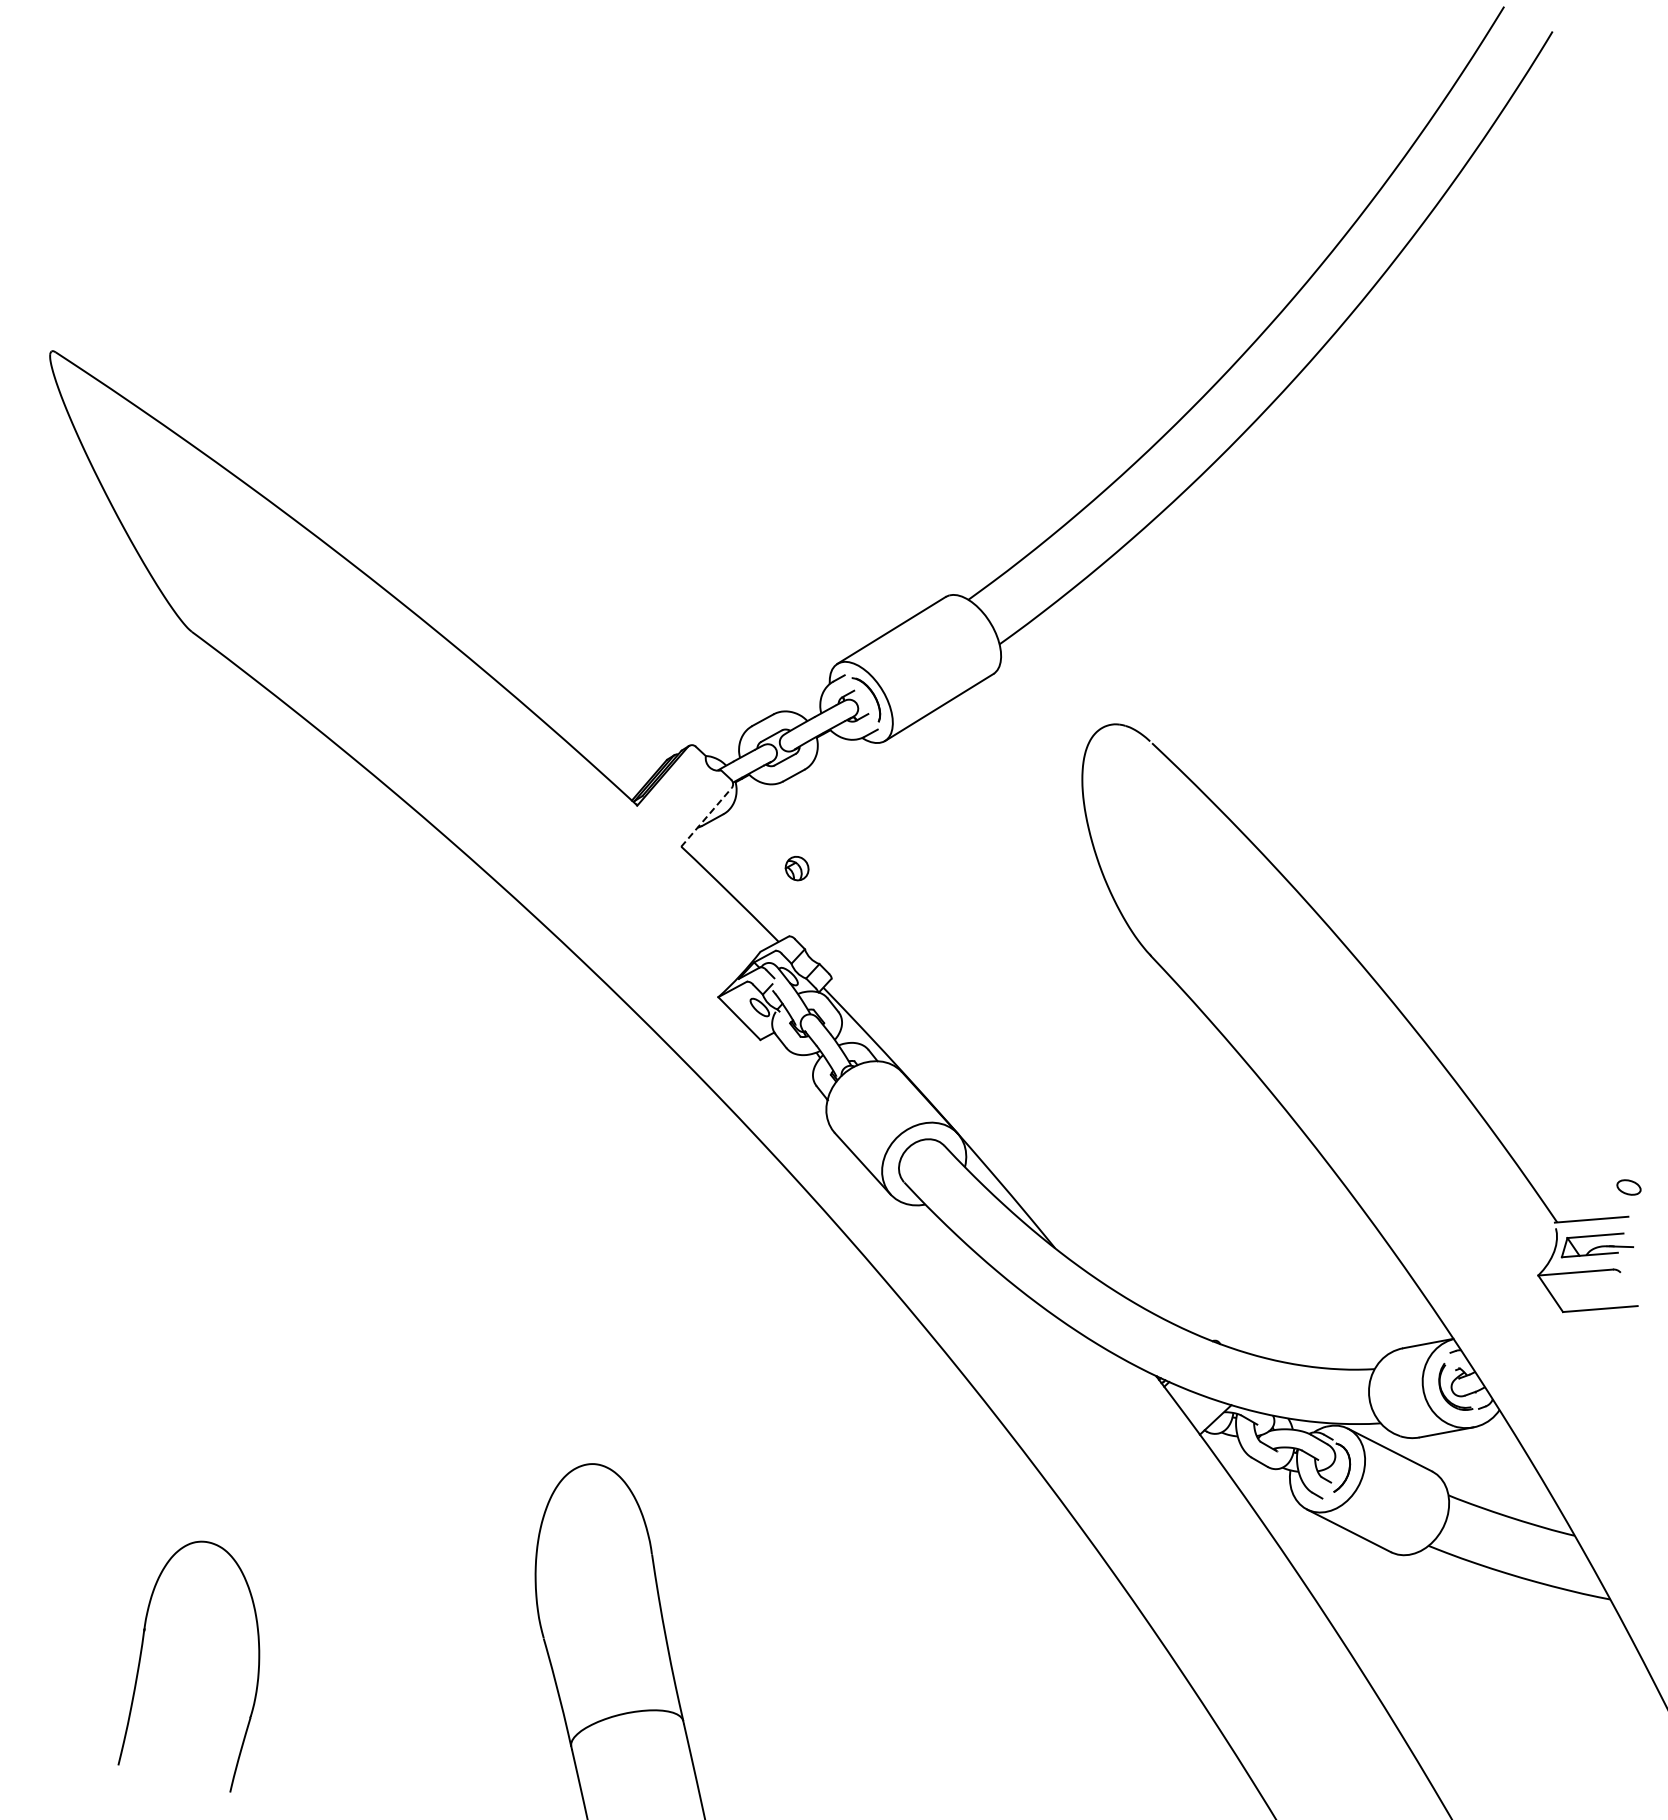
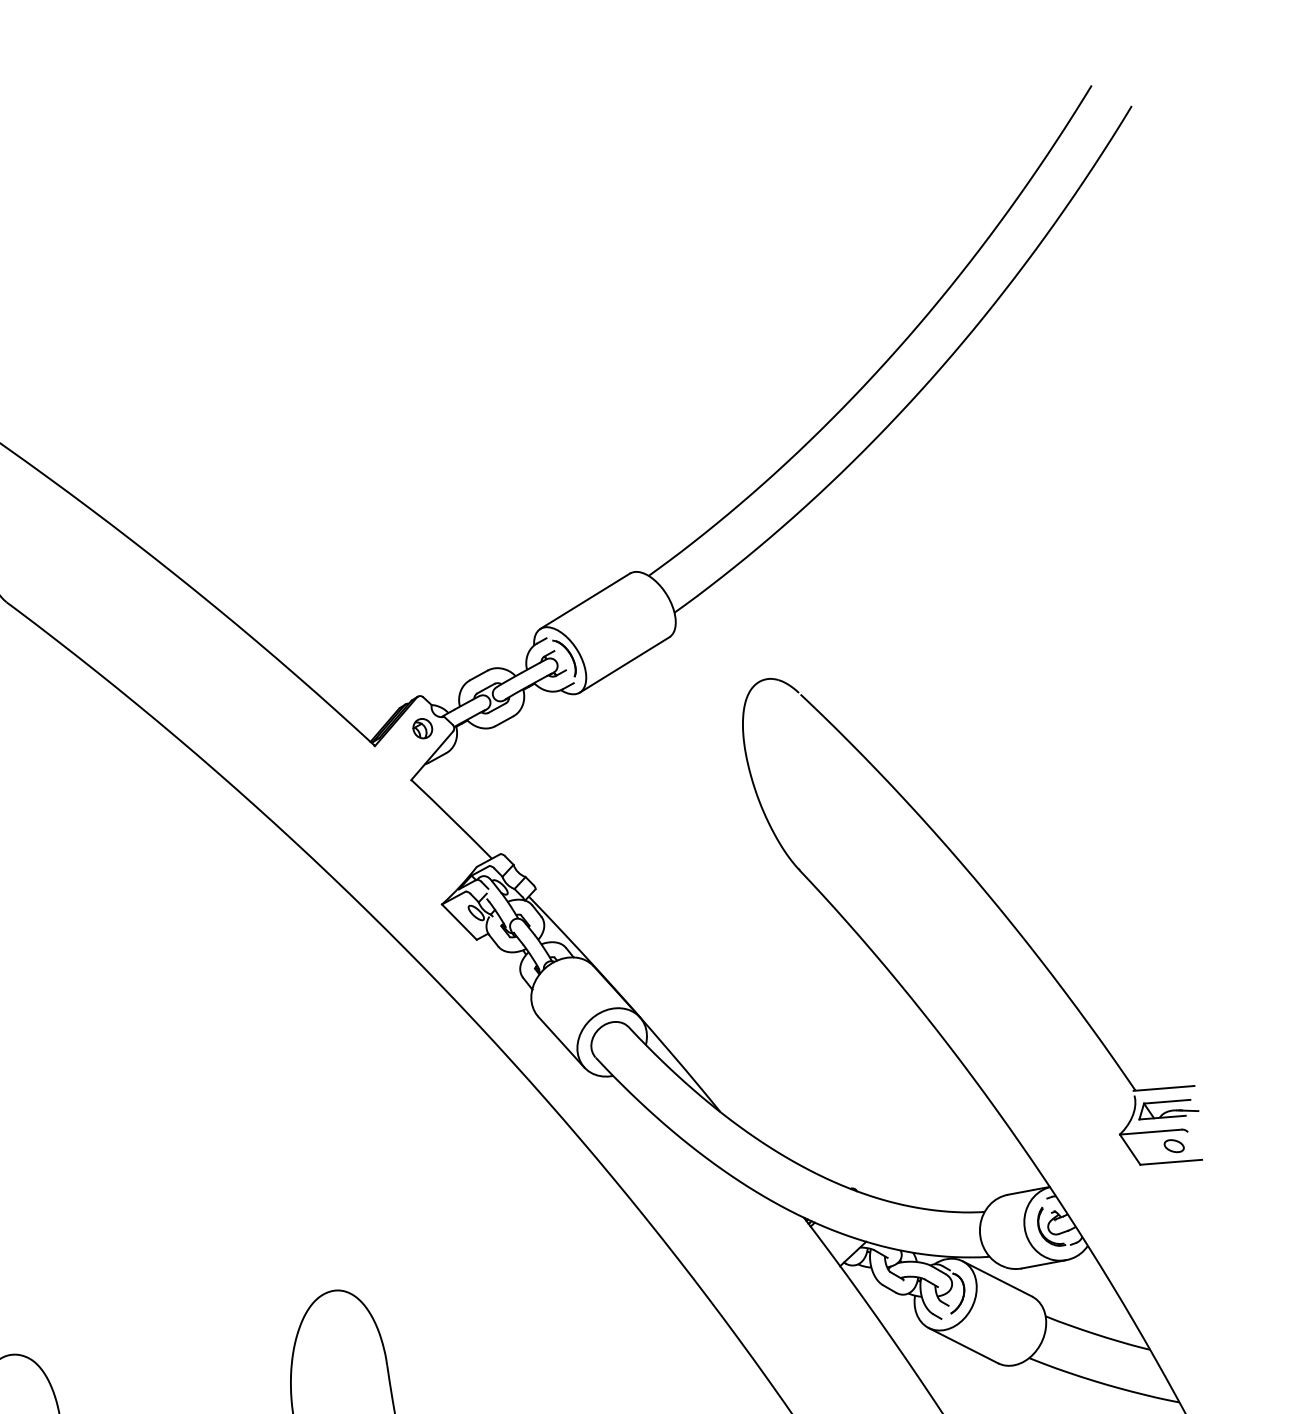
line: (706, 817) -> (432, 755), dashed -> solid
part: (796, 868) -> (422, 728), moved
part: (1628, 1187) -> (1173, 1146), moved

